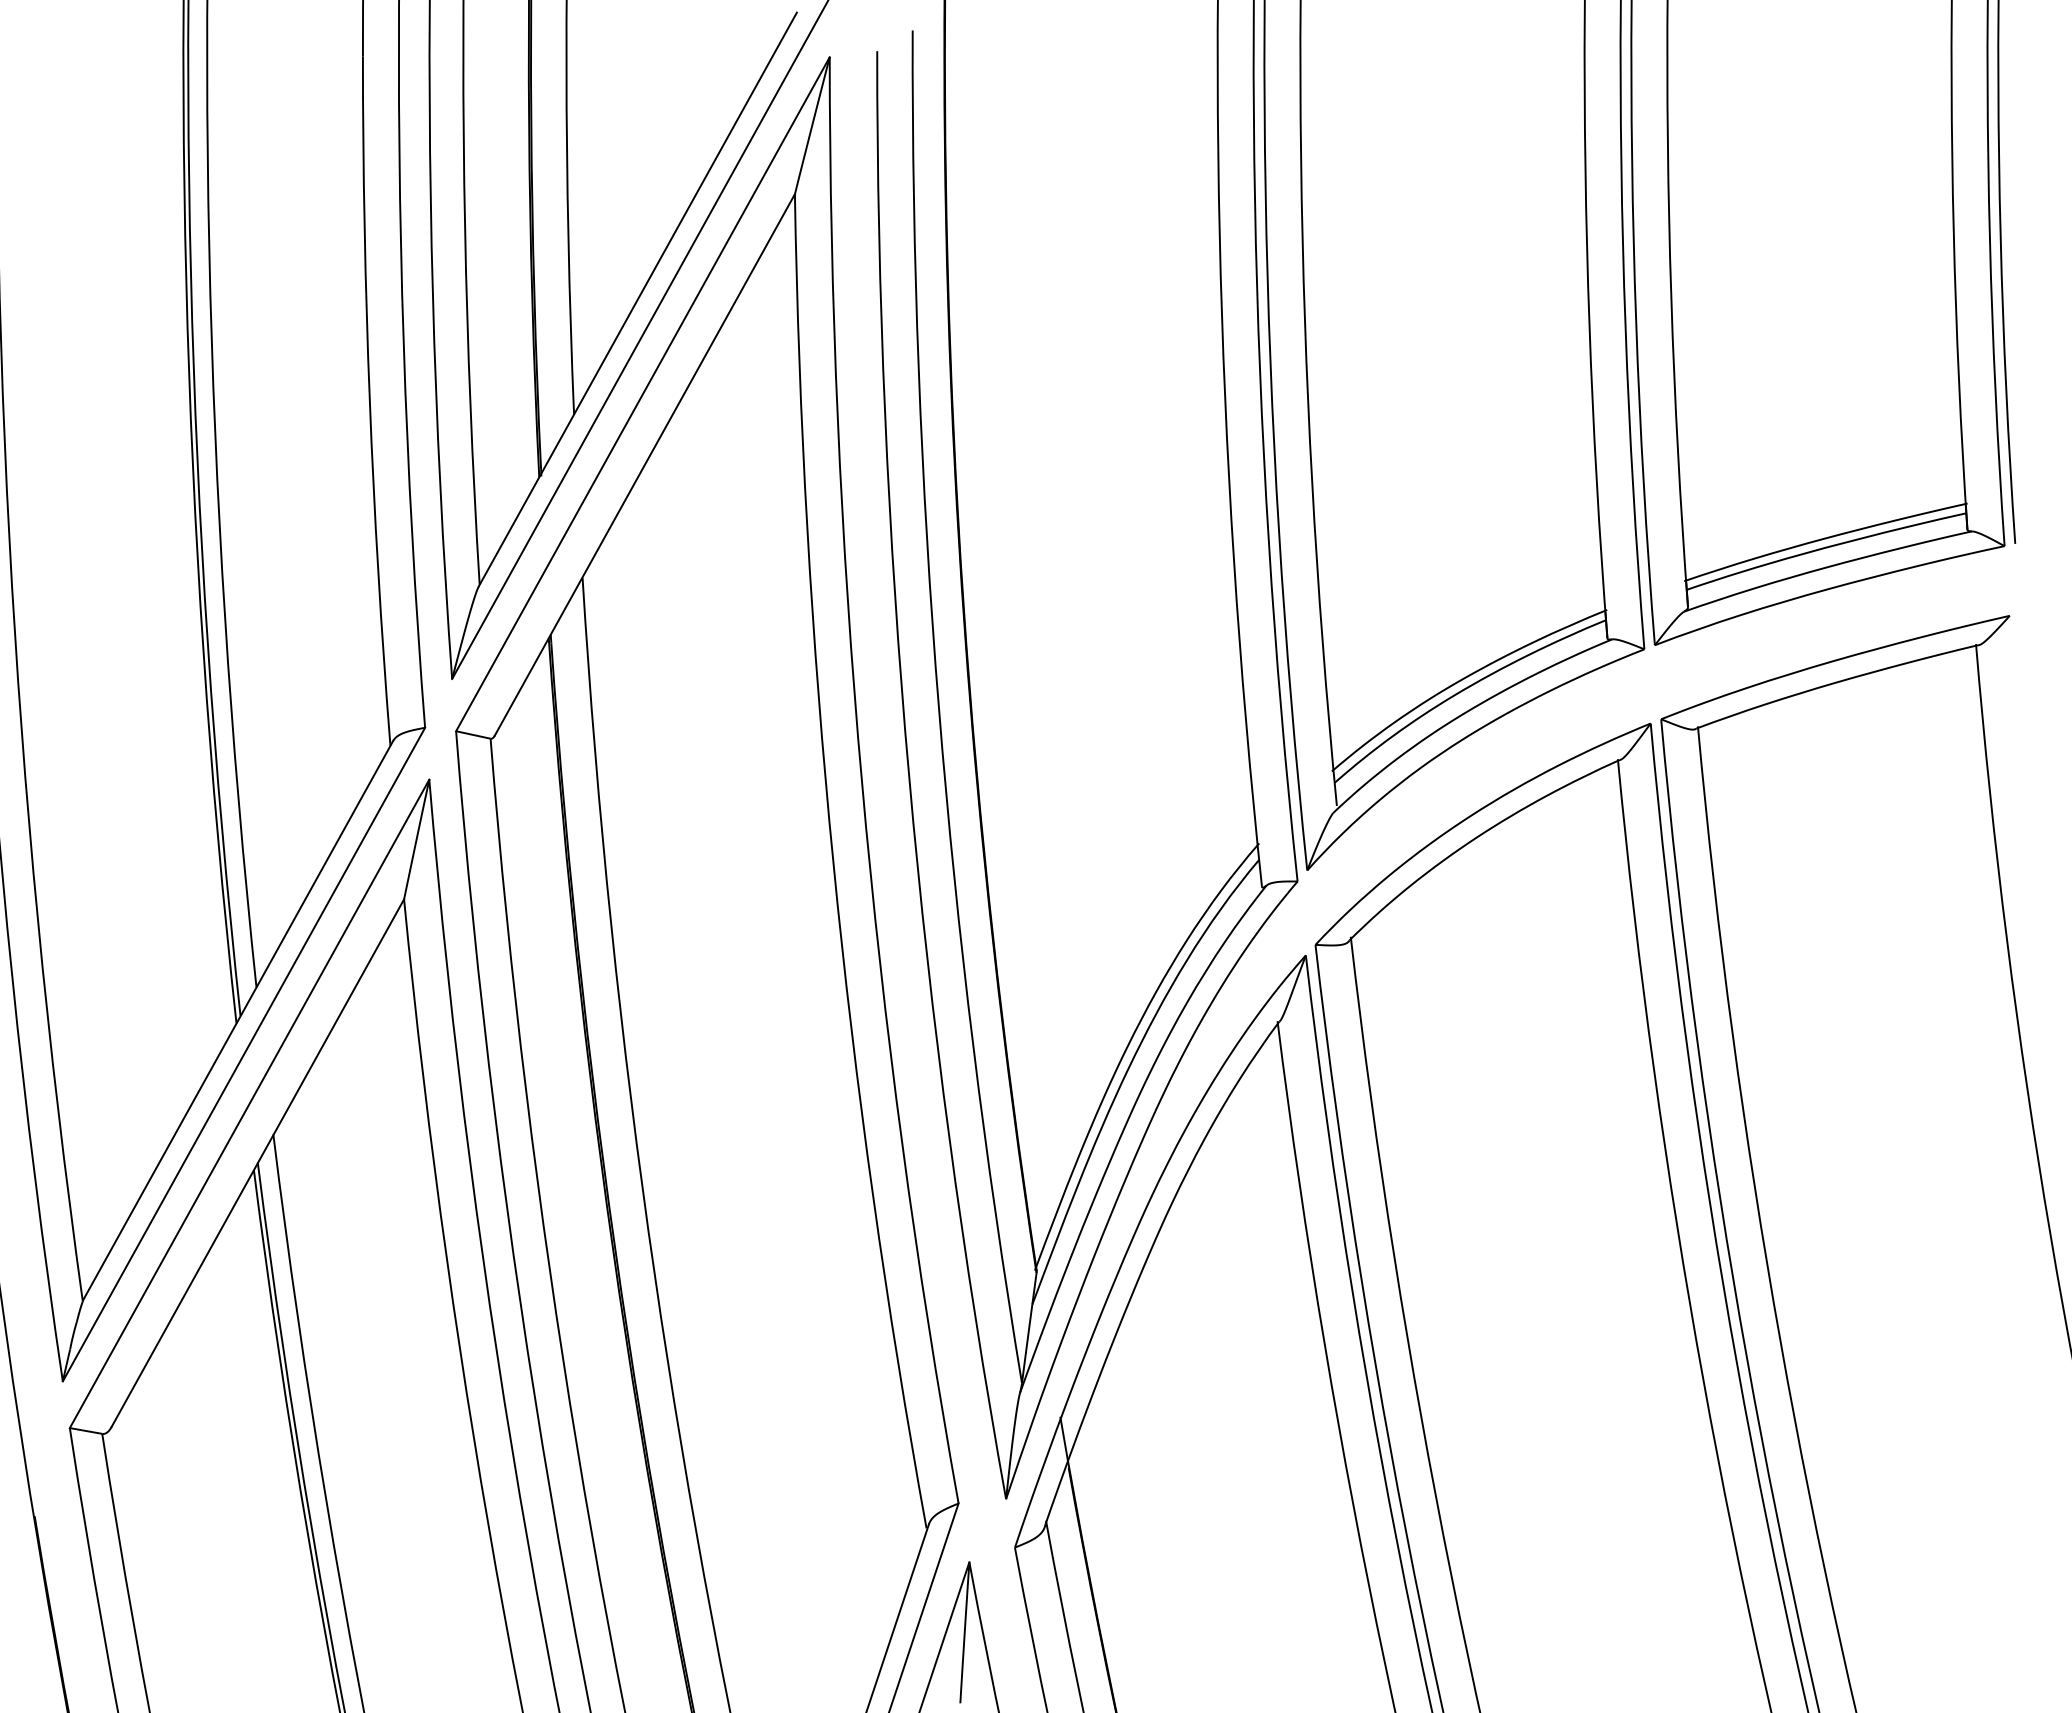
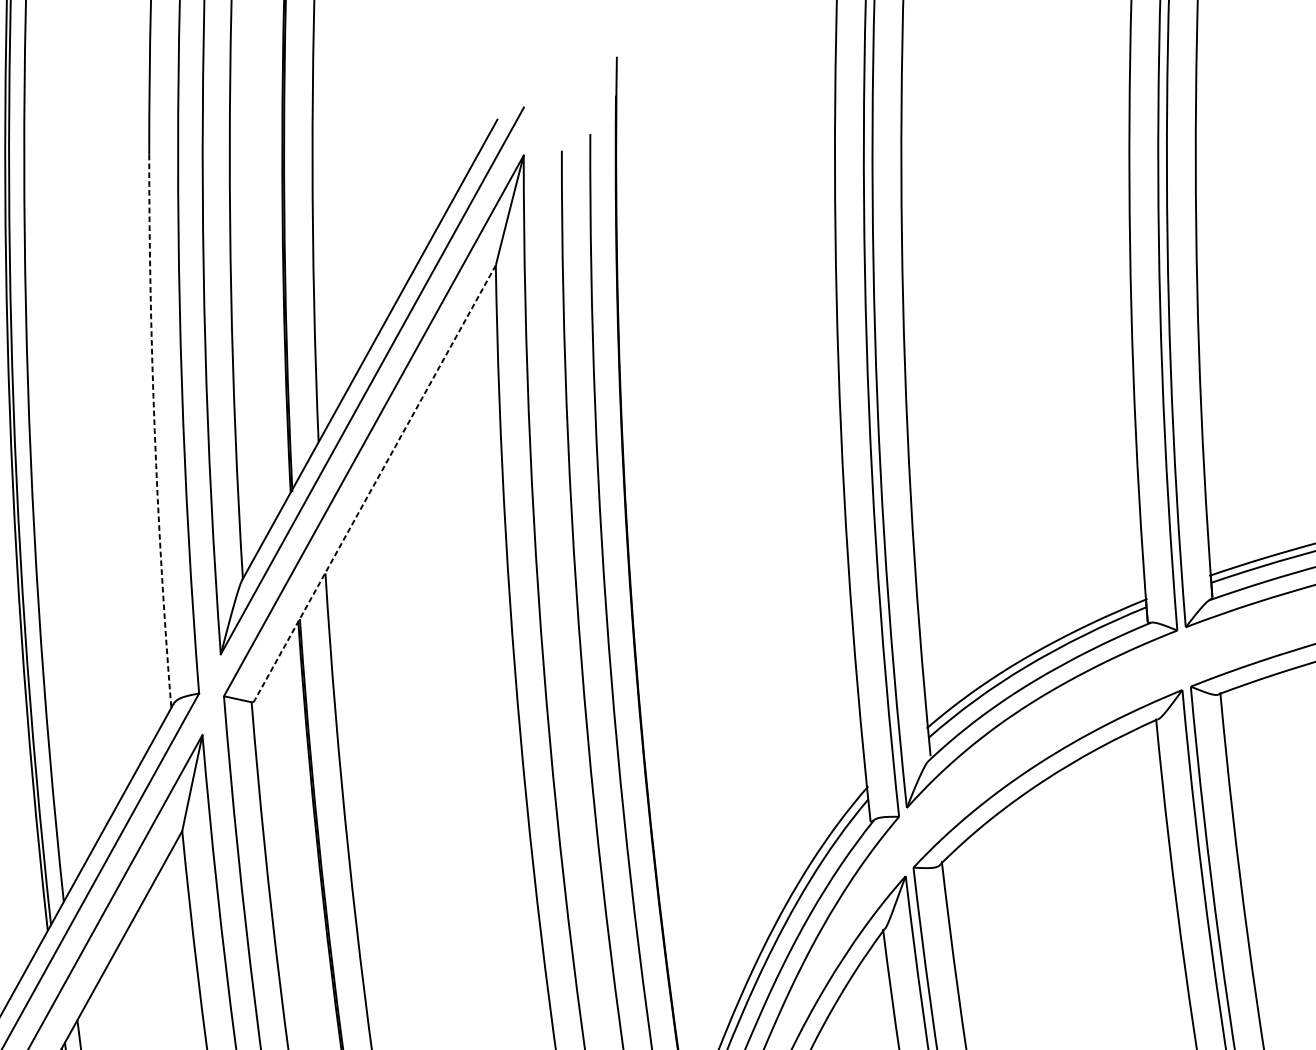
arc: (369, 400) -> (154, 430), solid -> dashed
line: (644, 465) -> (375, 483), solid -> dashed

